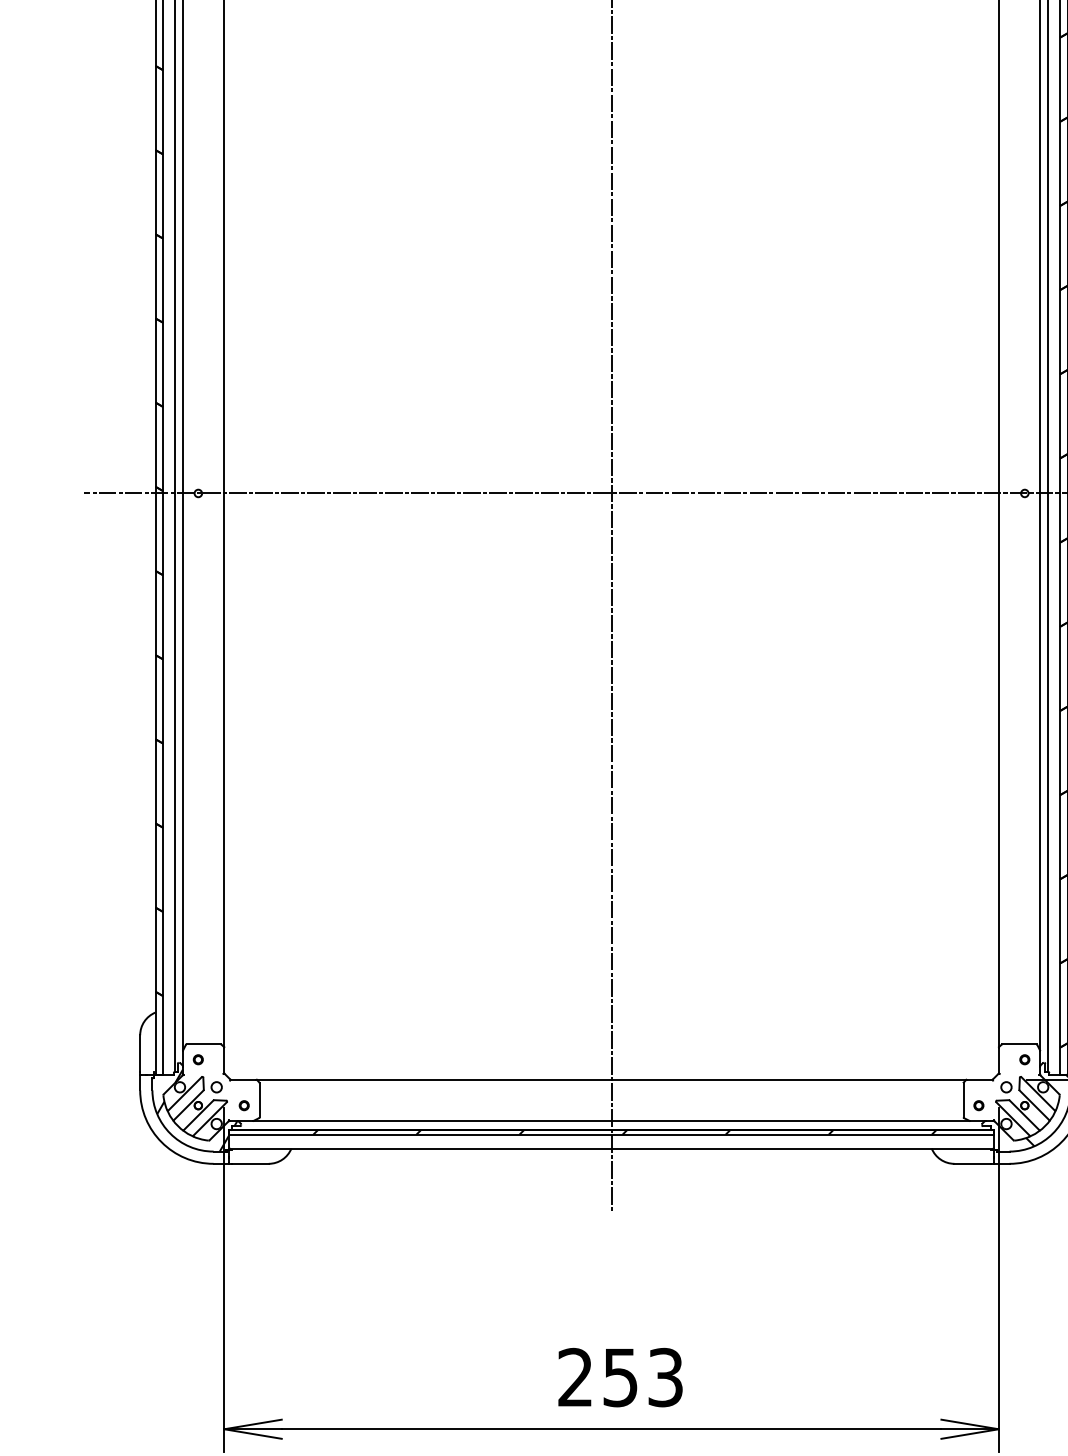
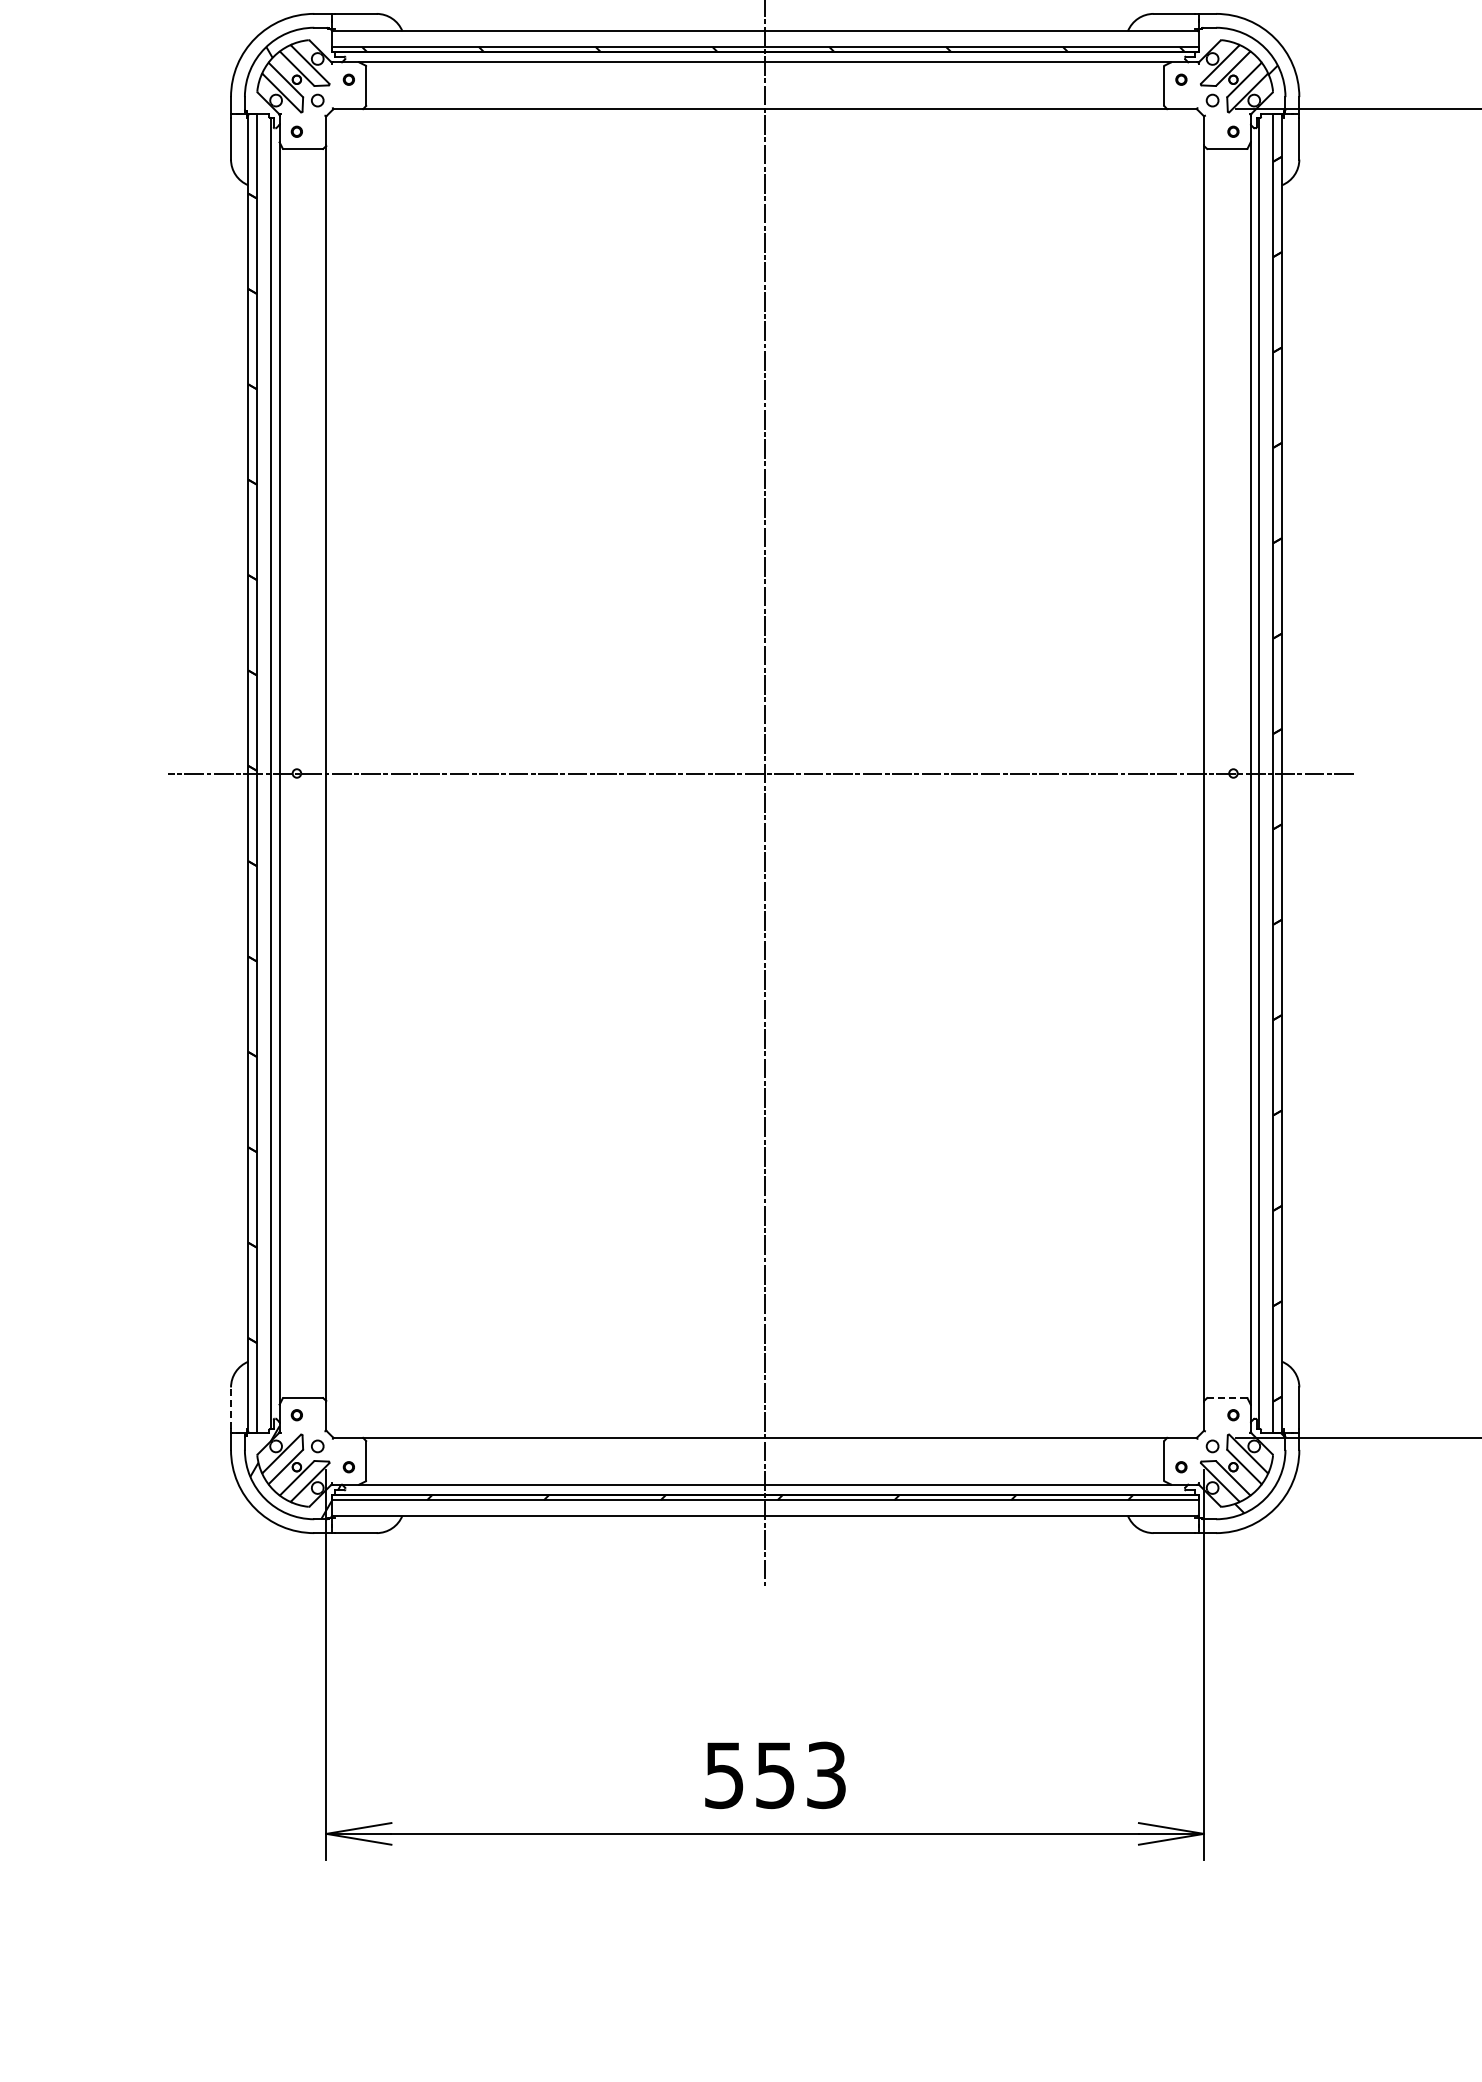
line: (1018, 1044) -> (1226, 1397), solid -> dashed
line: (140, 1053) -> (231, 1408), solid -> dashed
text: (575, 1377) -> (724, 1775), 253 -> 553

